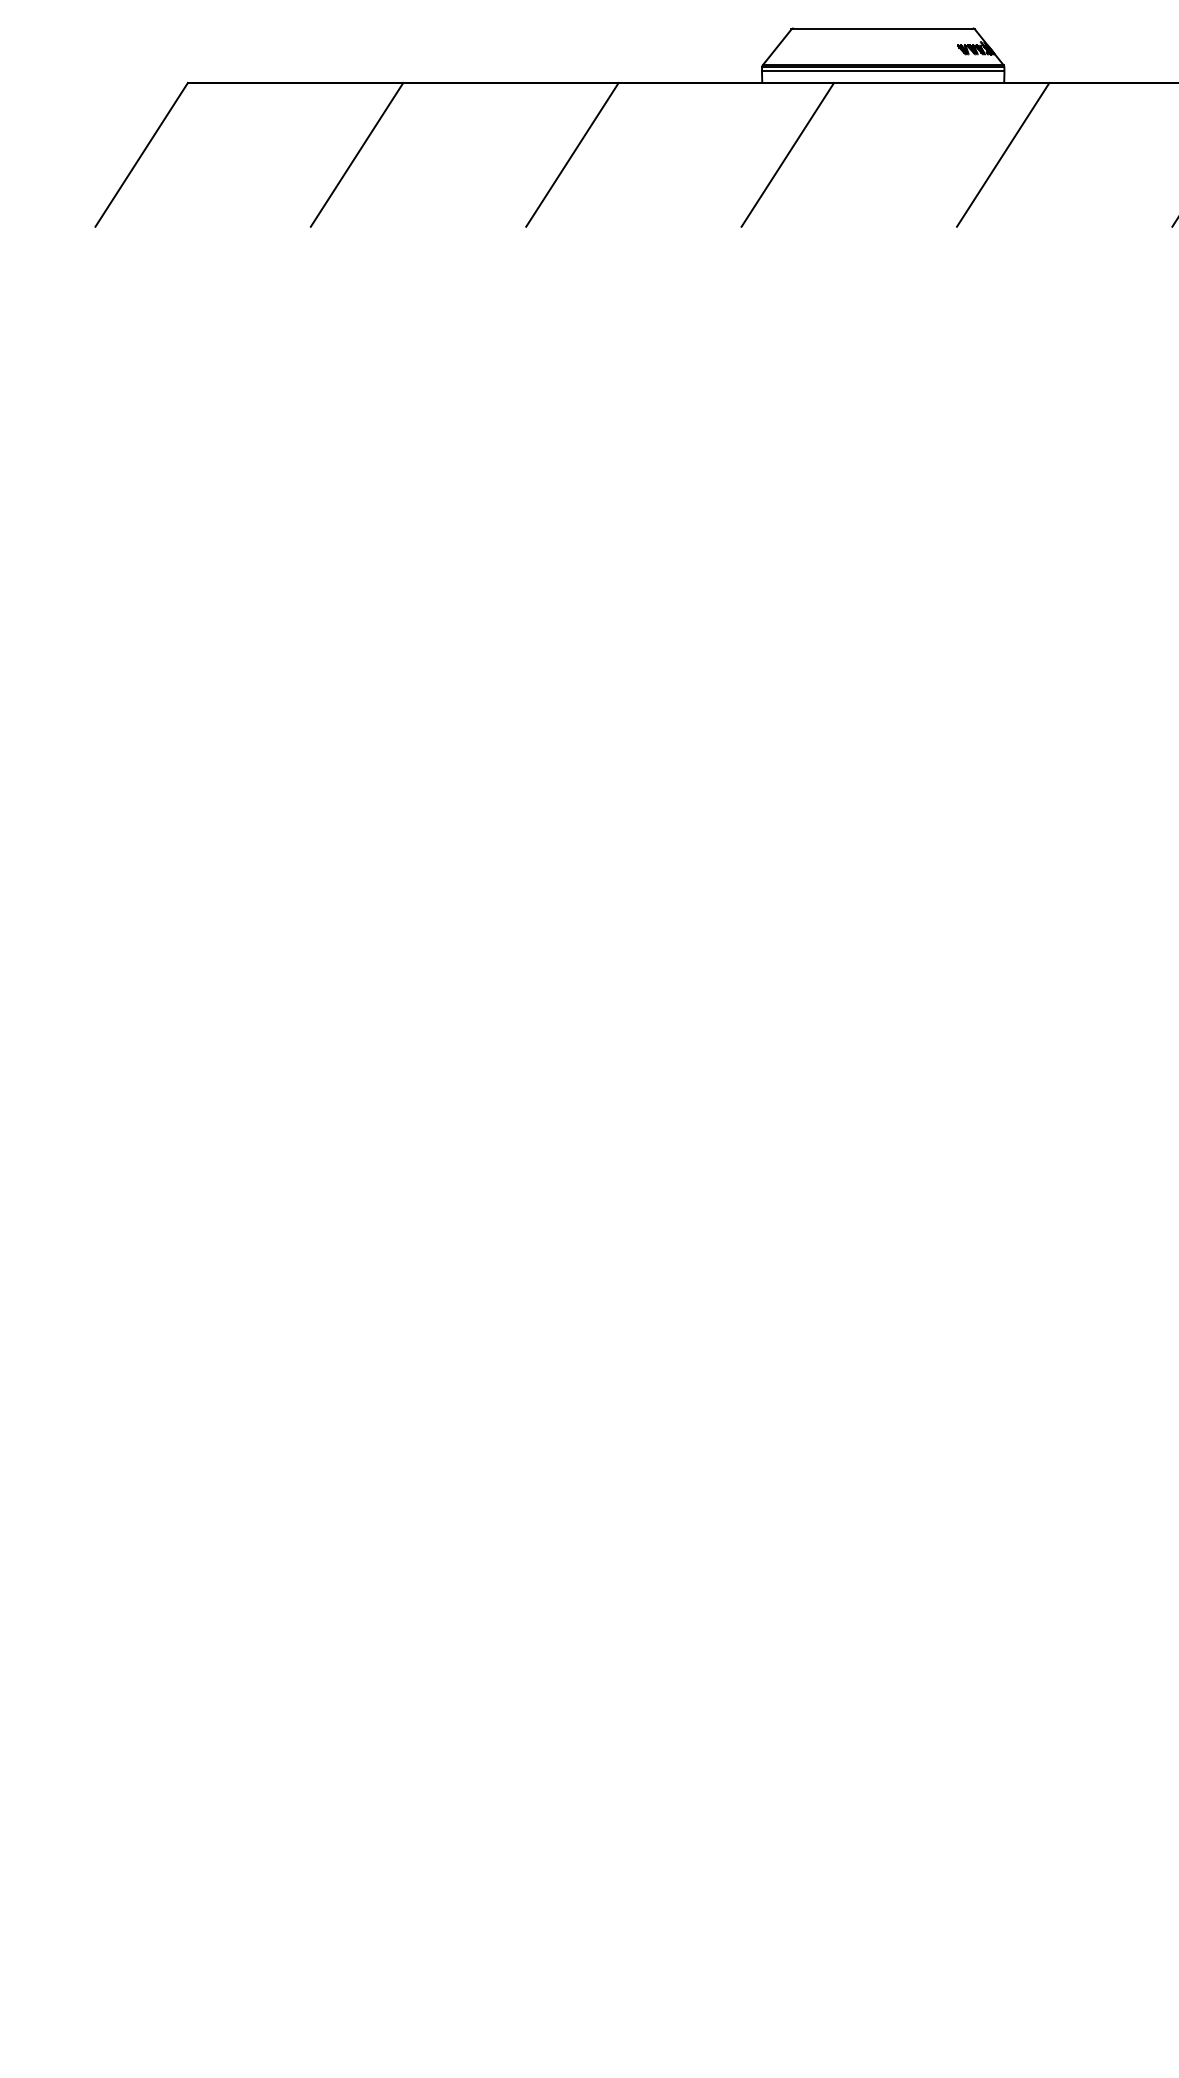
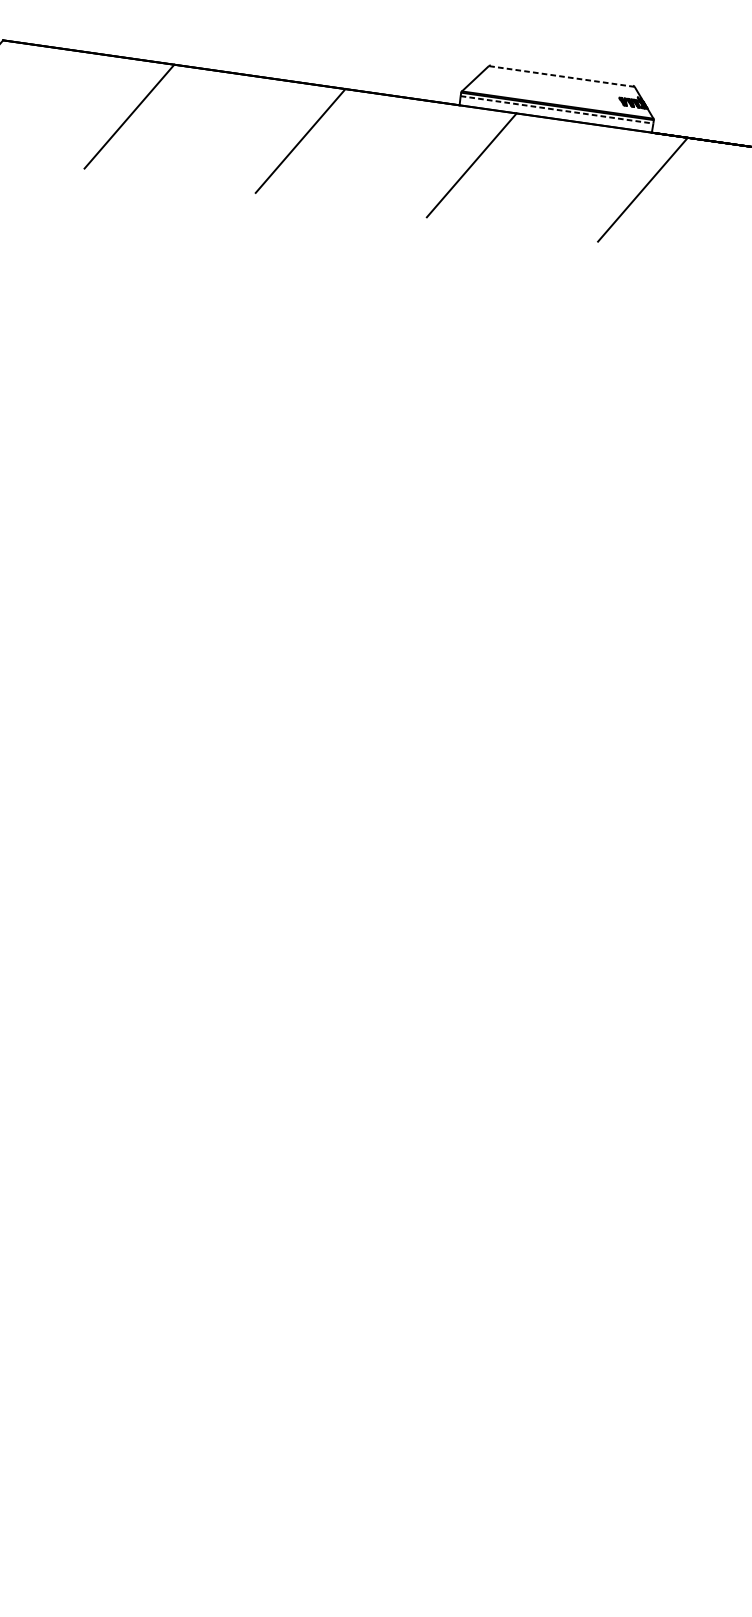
line: (883, 29) -> (561, 76), solid -> dashed
line: (883, 71) -> (557, 109), solid -> dashed

